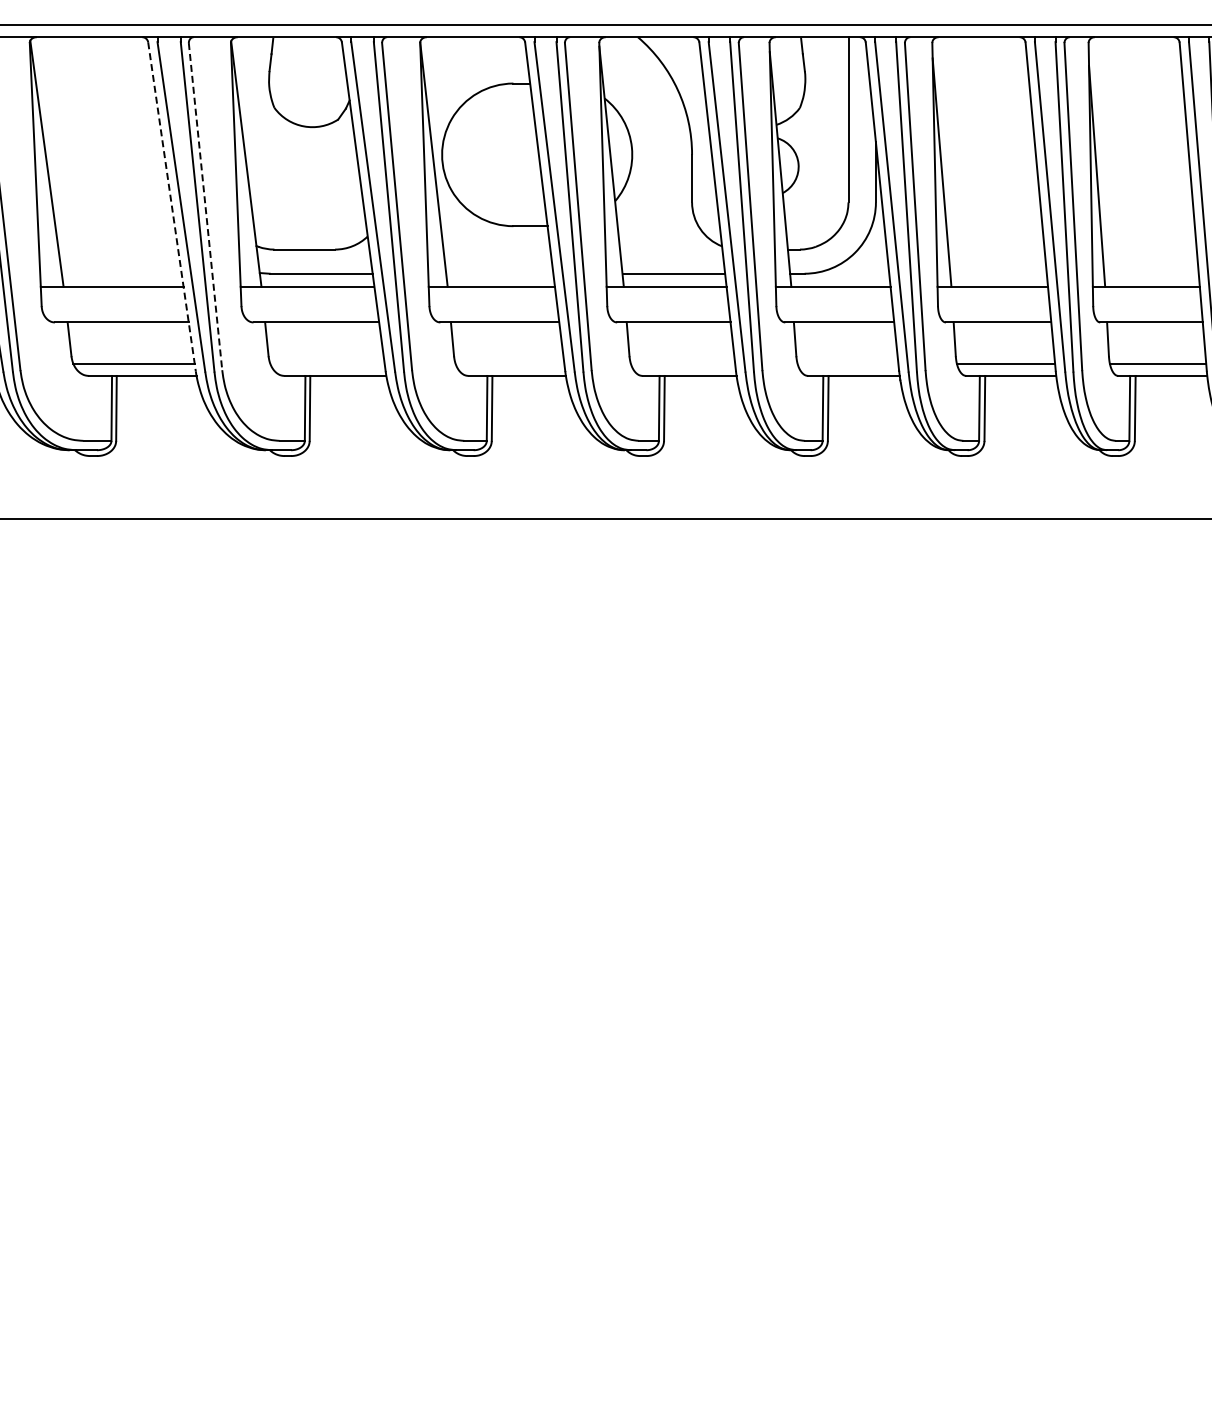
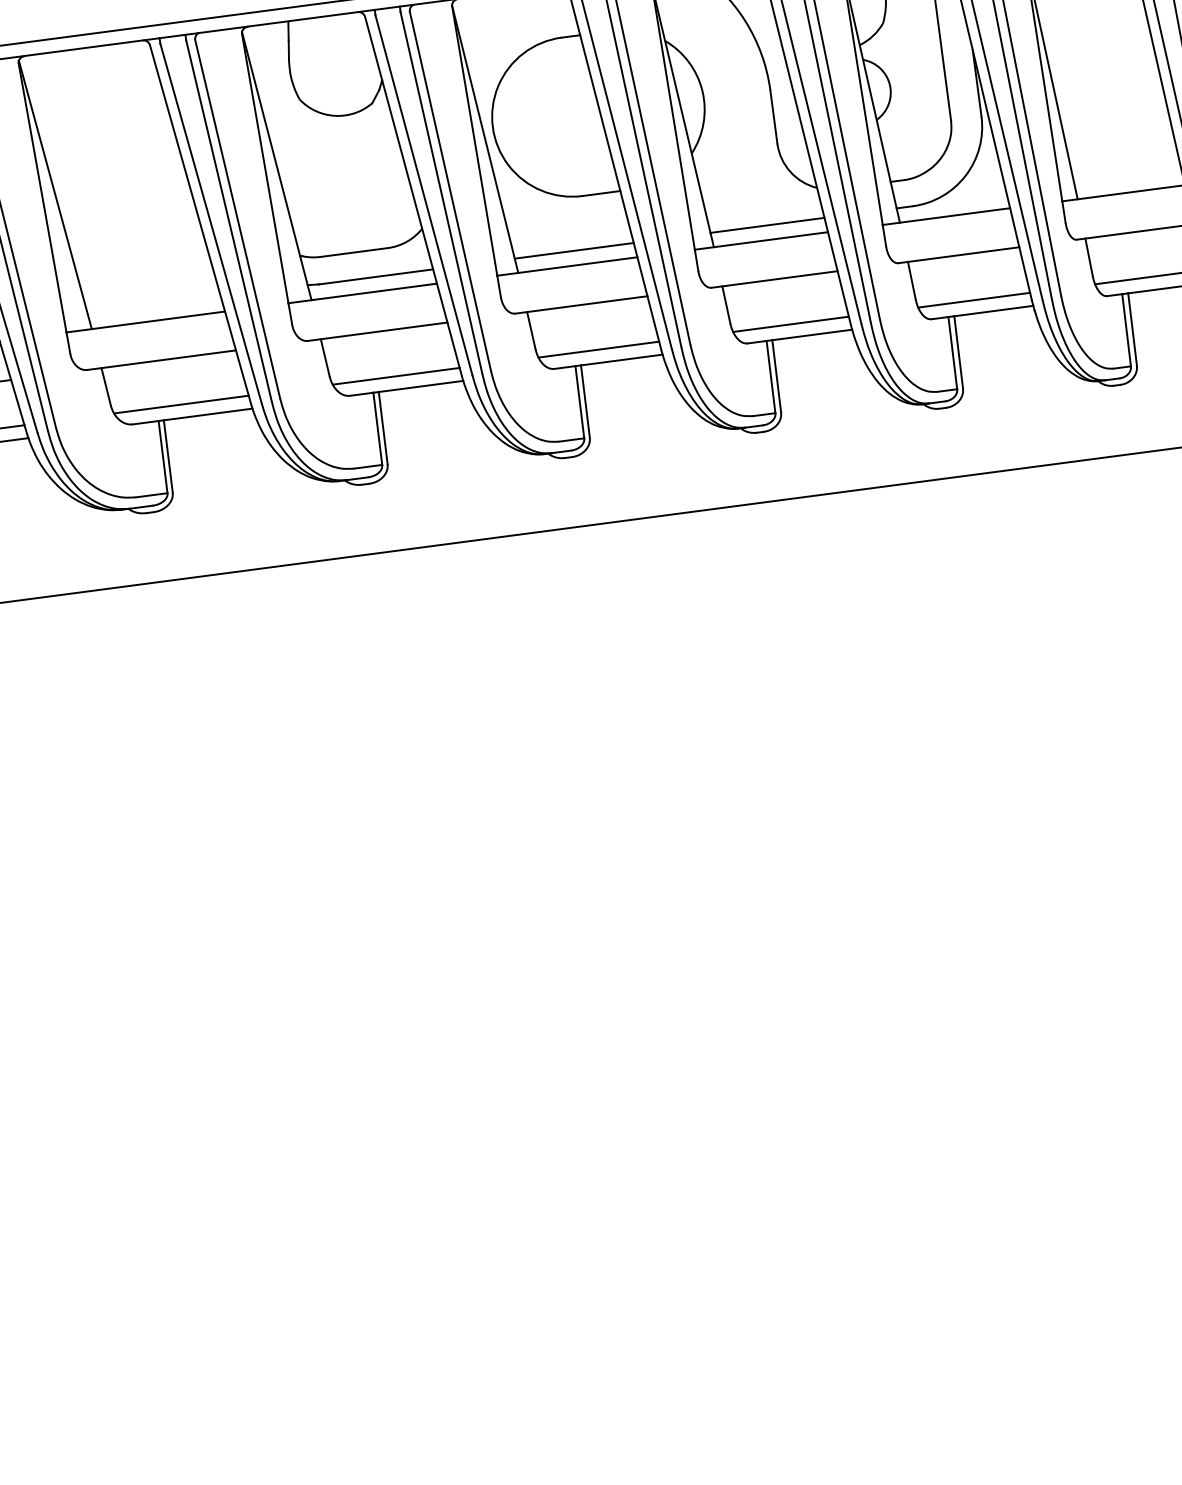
line: (172, 207) -> (201, 225), dashed -> solid
line: (205, 207) -> (237, 220), dashed -> solid
line: (499, 273) -> (573, 250), added
line: (327, 364) -> (396, 376), added
line: (509, 364) -> (598, 350), added
line: (682, 364) -> (790, 324), added
line: (847, 364) -> (973, 300), added

